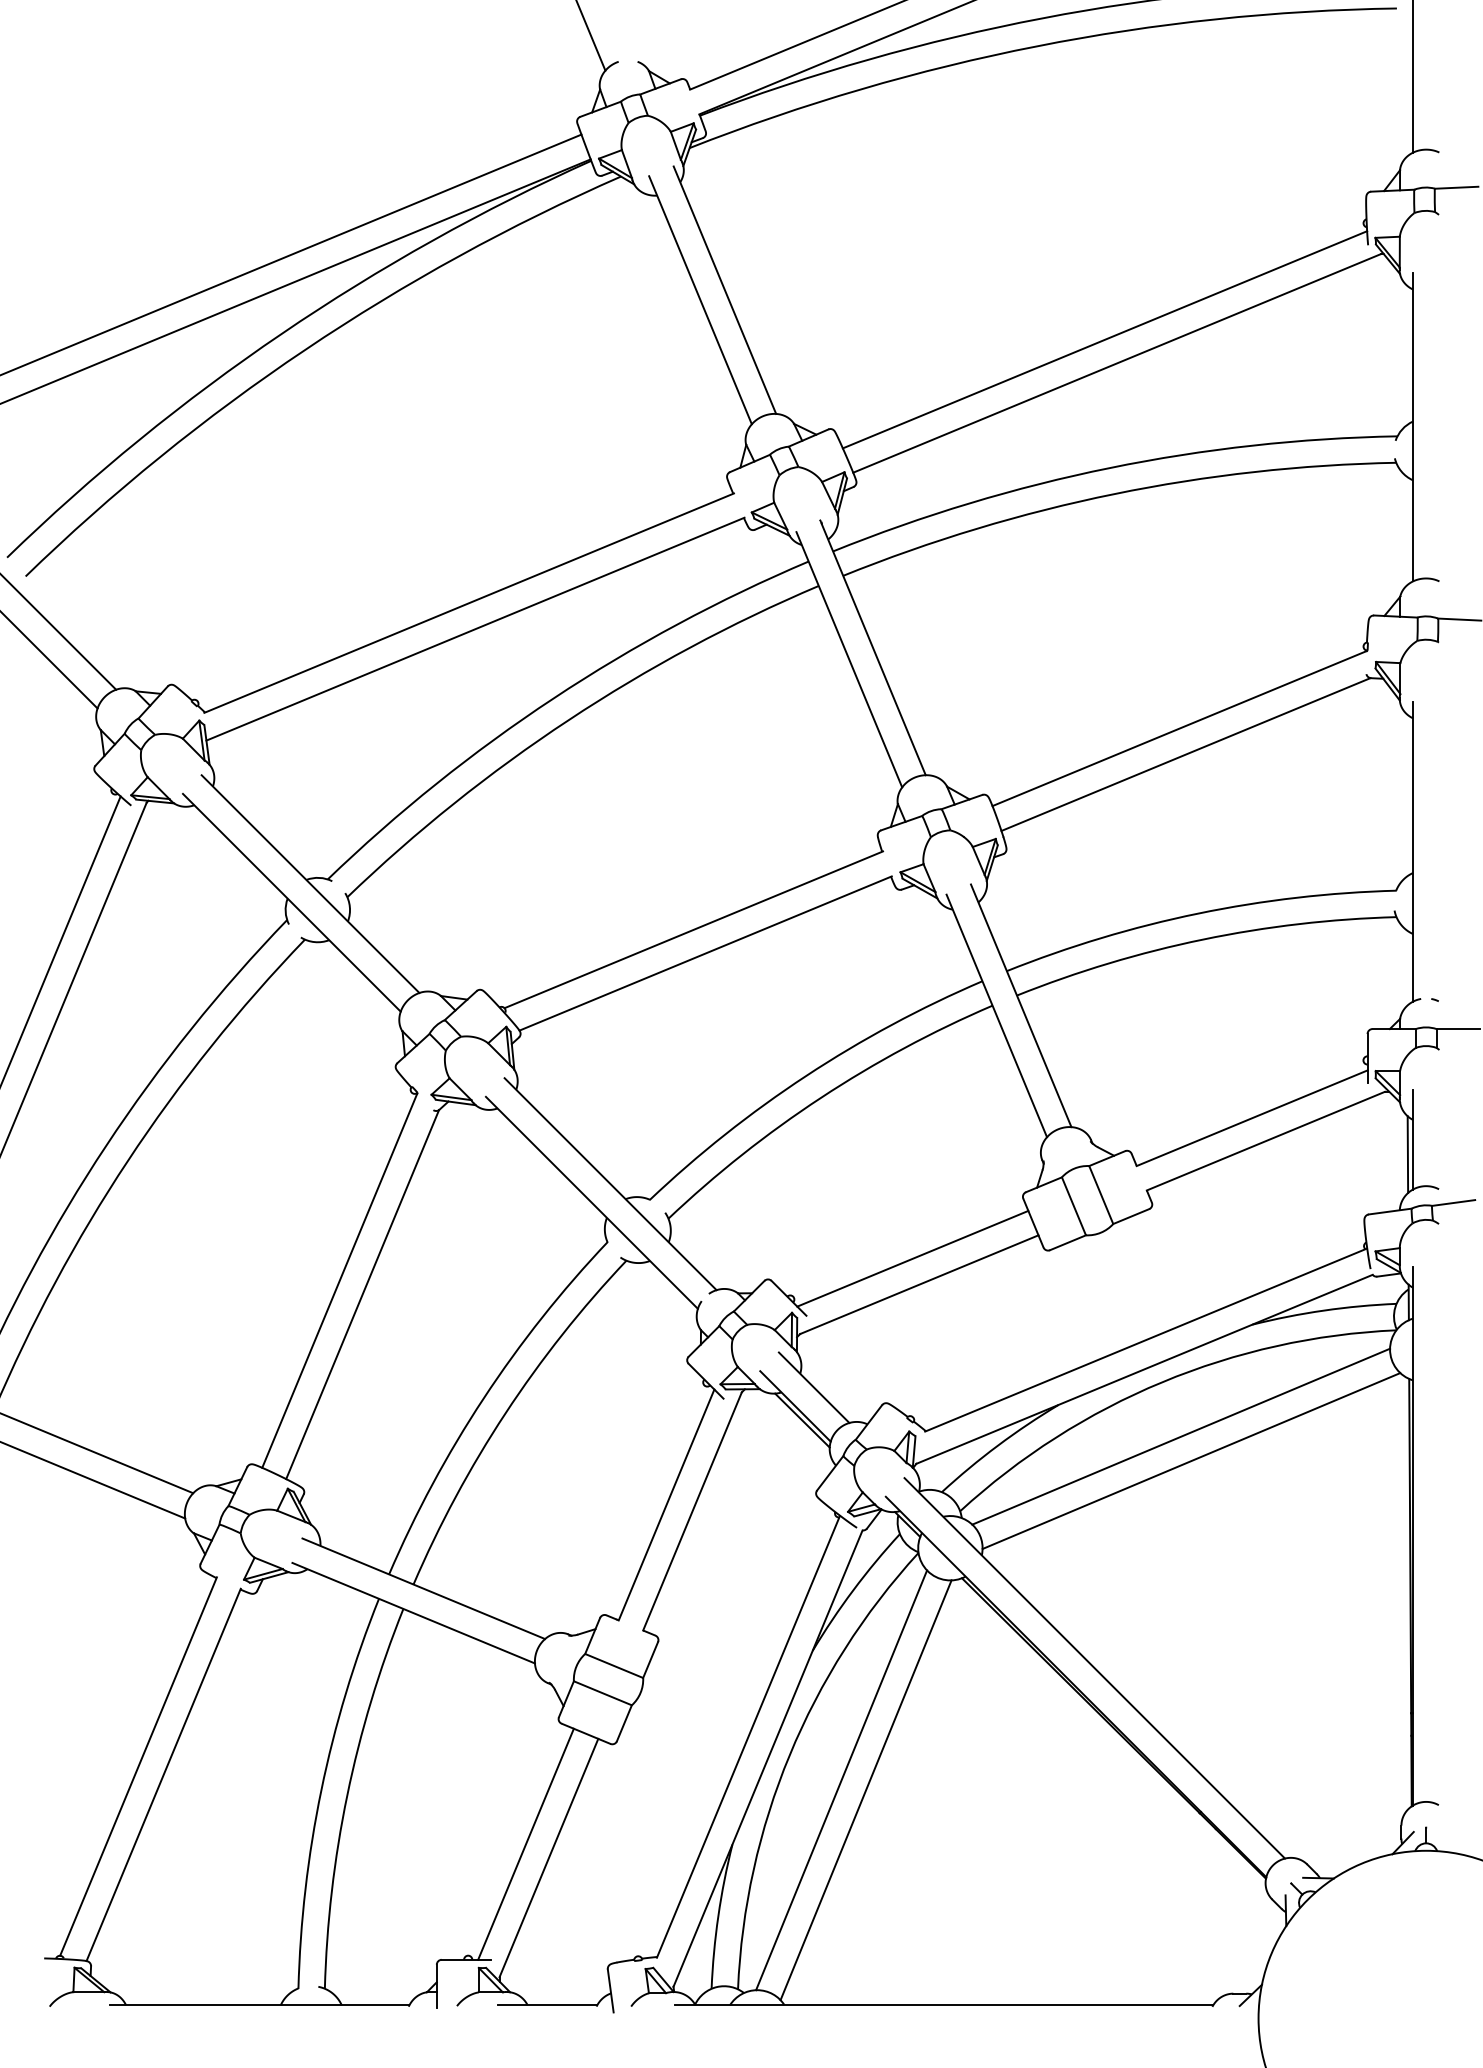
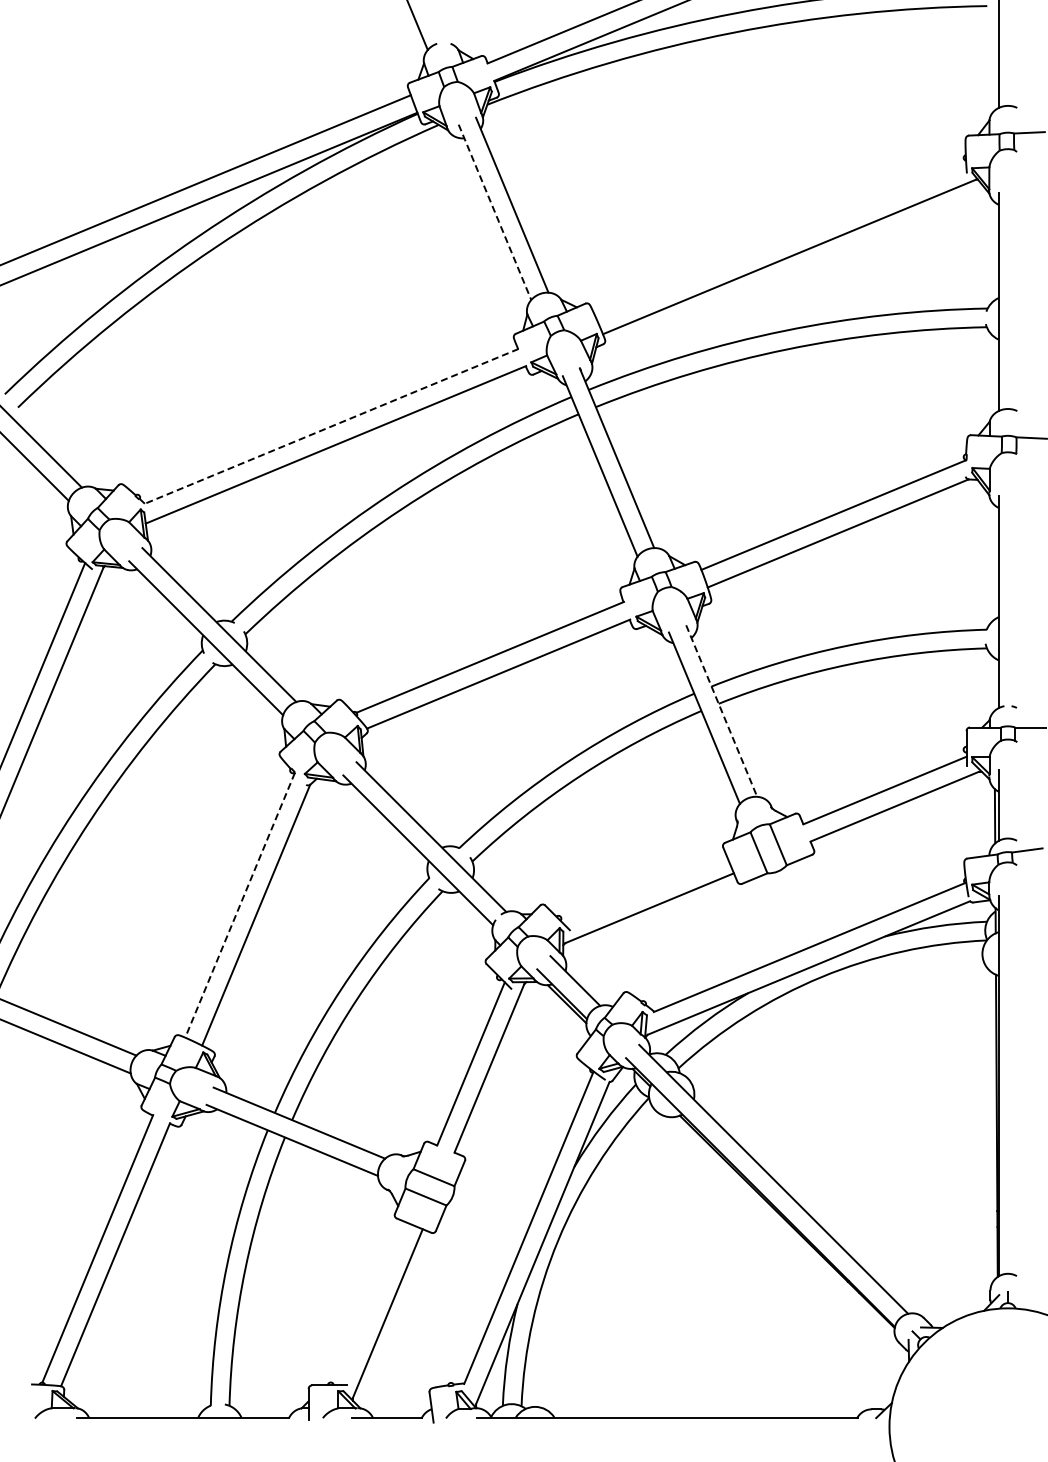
line: (701, 300) -> (495, 212), solid -> dashed
line: (1104, 340) -> (780, 240), removed
line: (469, 603) -> (331, 426), solid -> dashed
line: (1020, 1006) -> (721, 711), solid -> dashed
line: (911, 1258) -> (644, 889), removed
line: (339, 1280) -> (239, 905), solid -> dashed
line: (1180, 1436) -> (834, 1015), removed
line: (1190, 1460) -> (841, 1032), removed
line: (841, 1780) -> (594, 1258), removed
line: (865, 1790) -> (611, 1265), removed
line: (525, 1843) -> (371, 1303), removed

